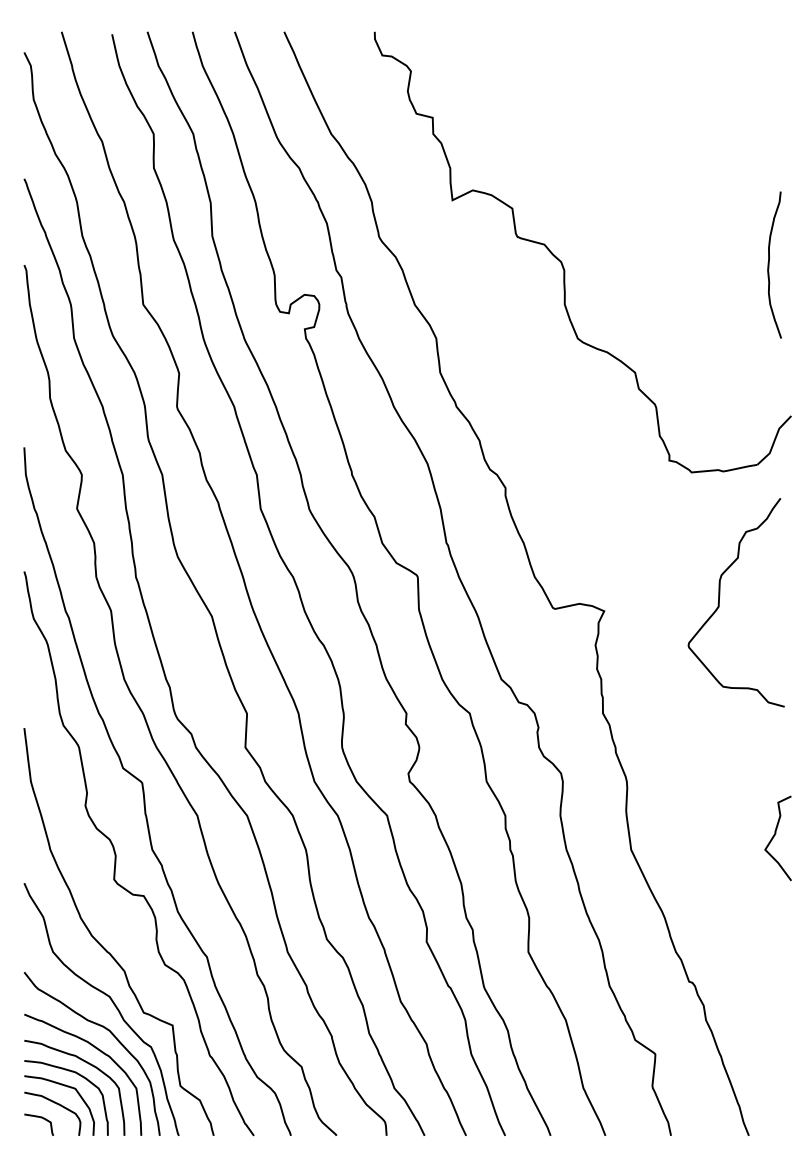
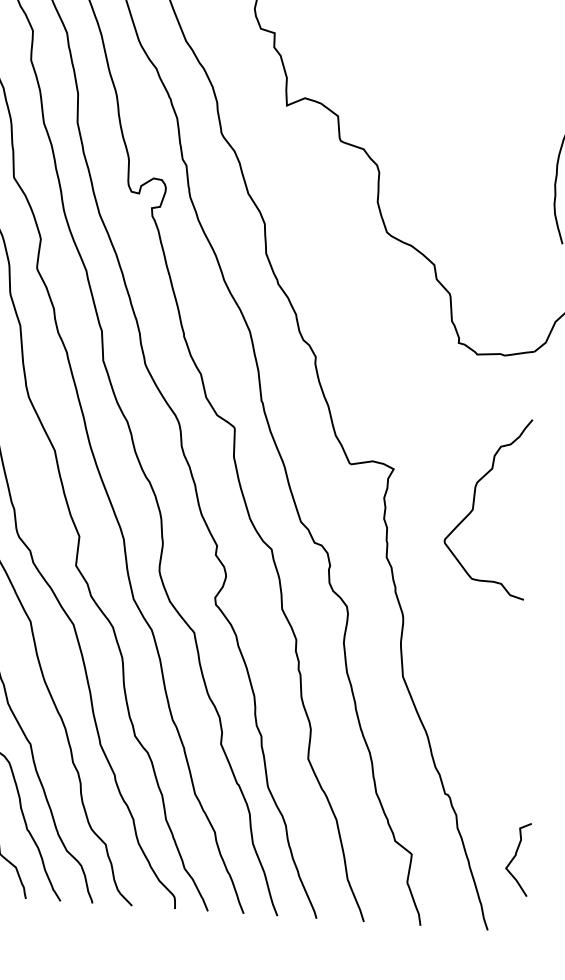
curve: (719, 602) -> (473, 506), moved
curve: (774, 837) -> (514, 858), moved

